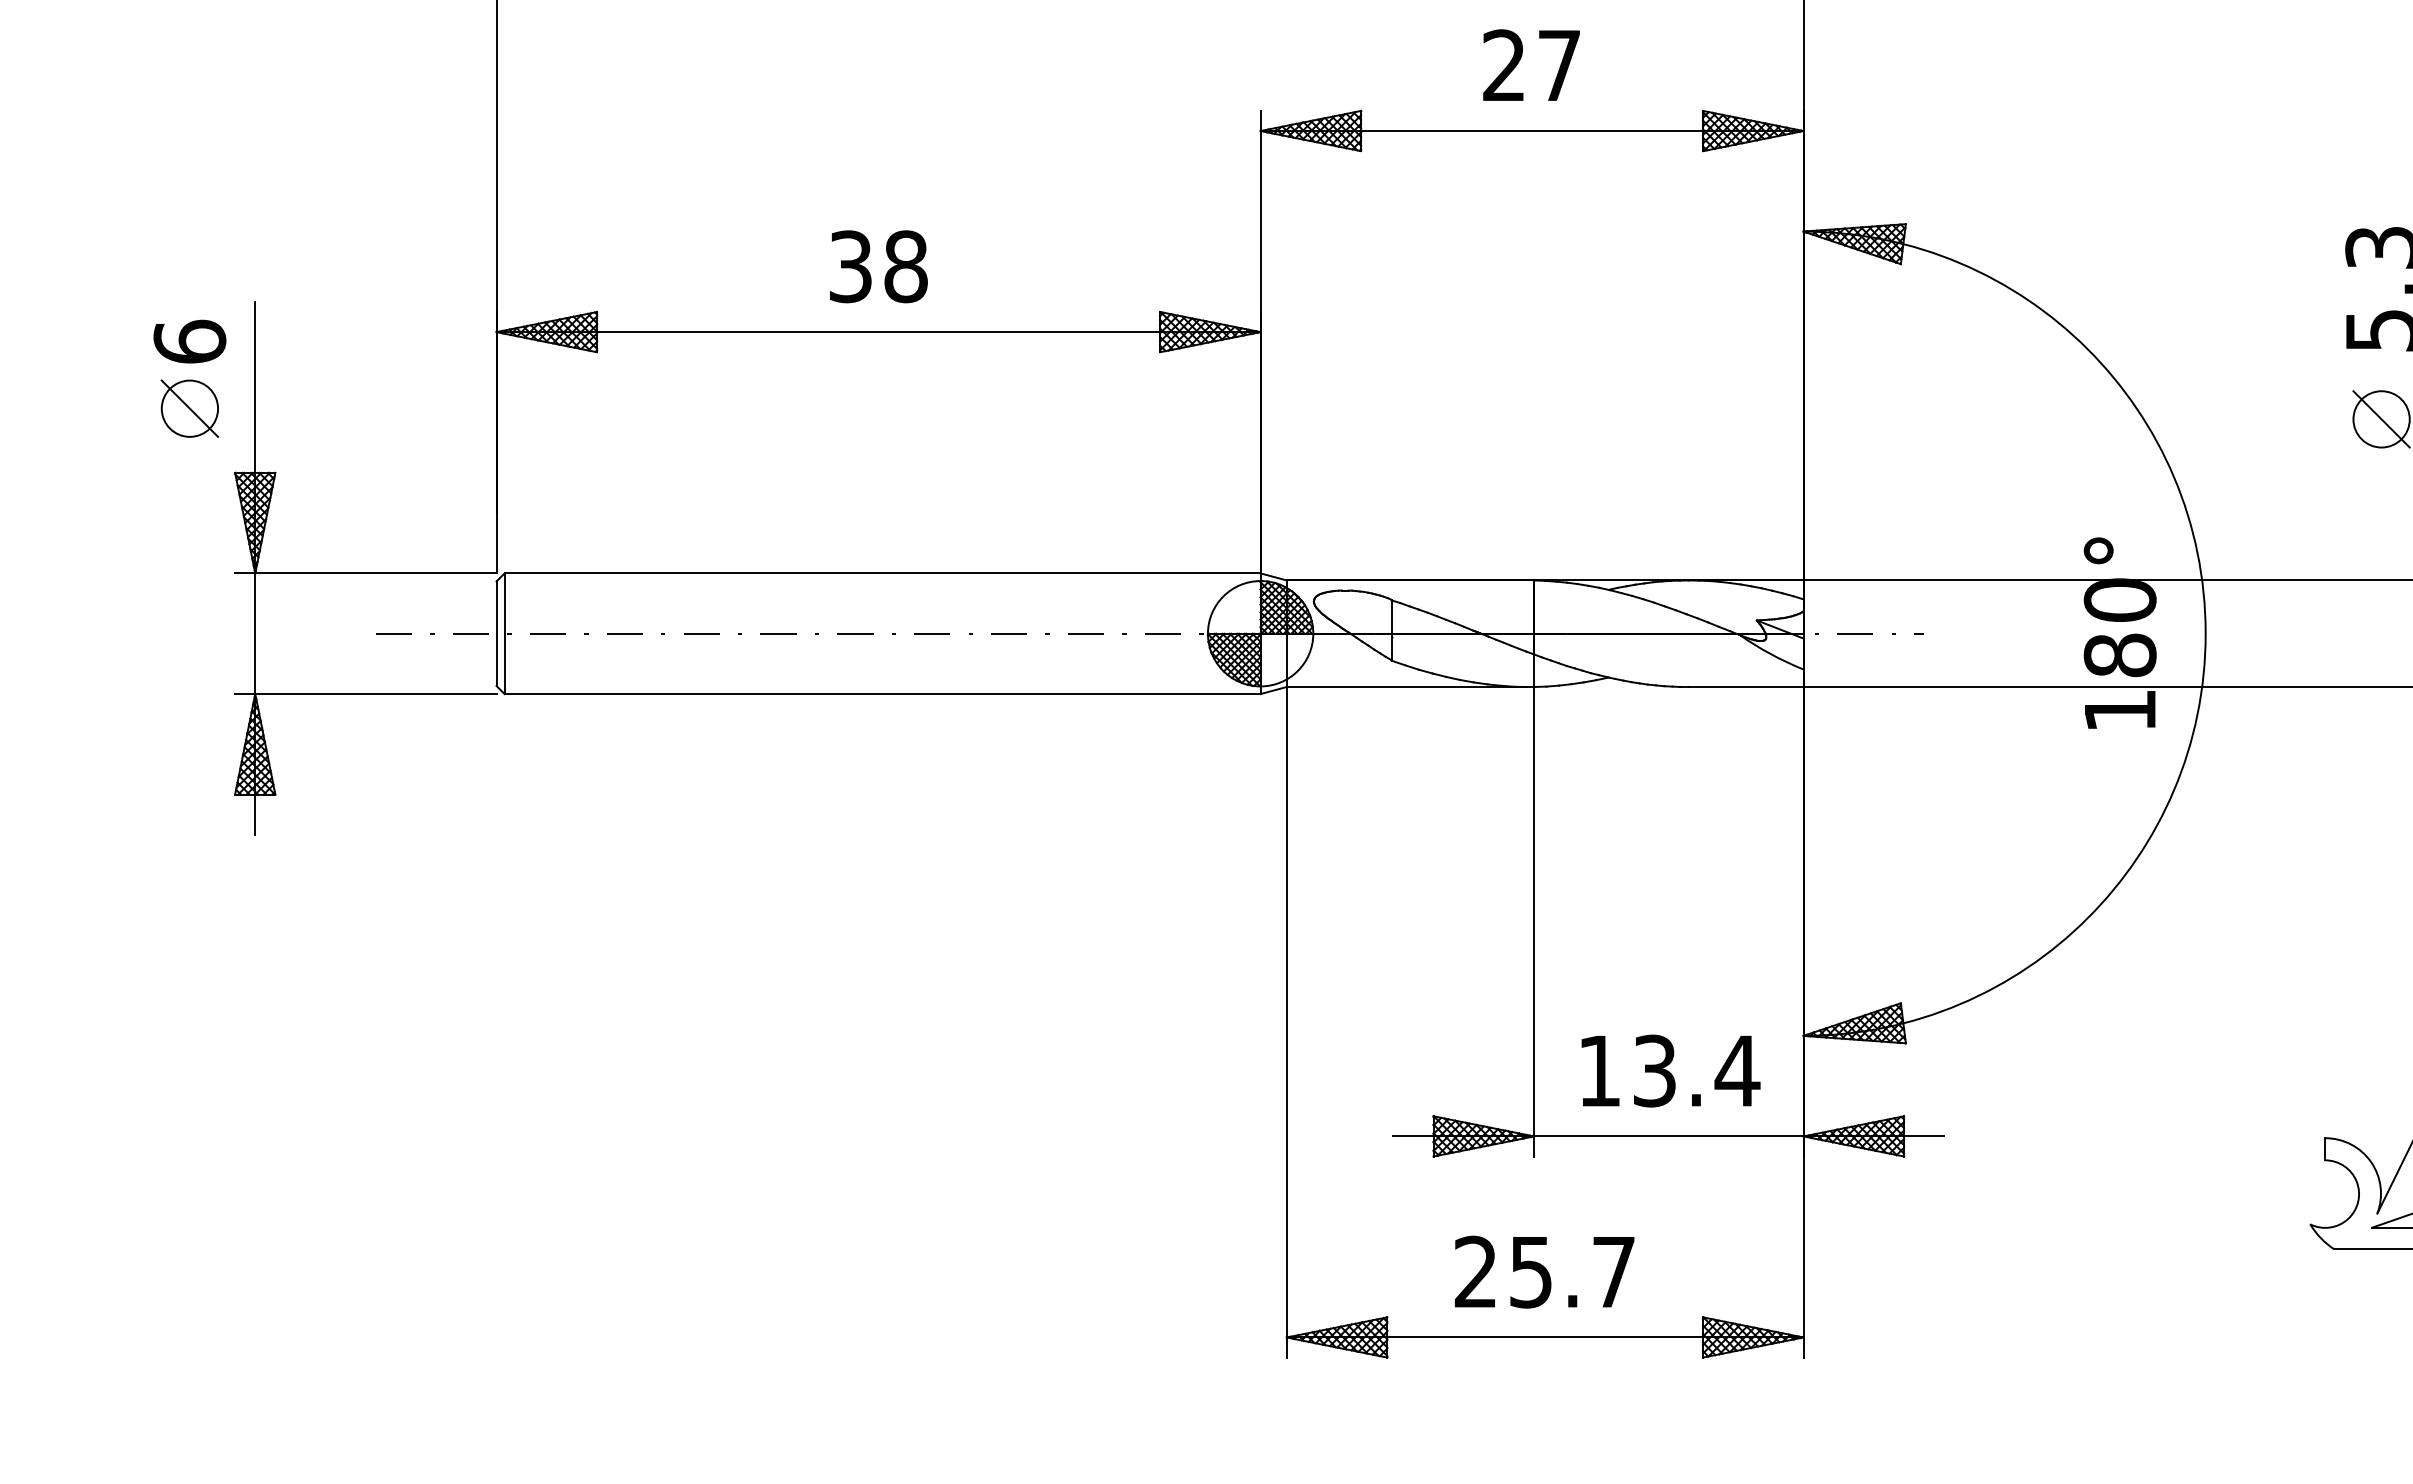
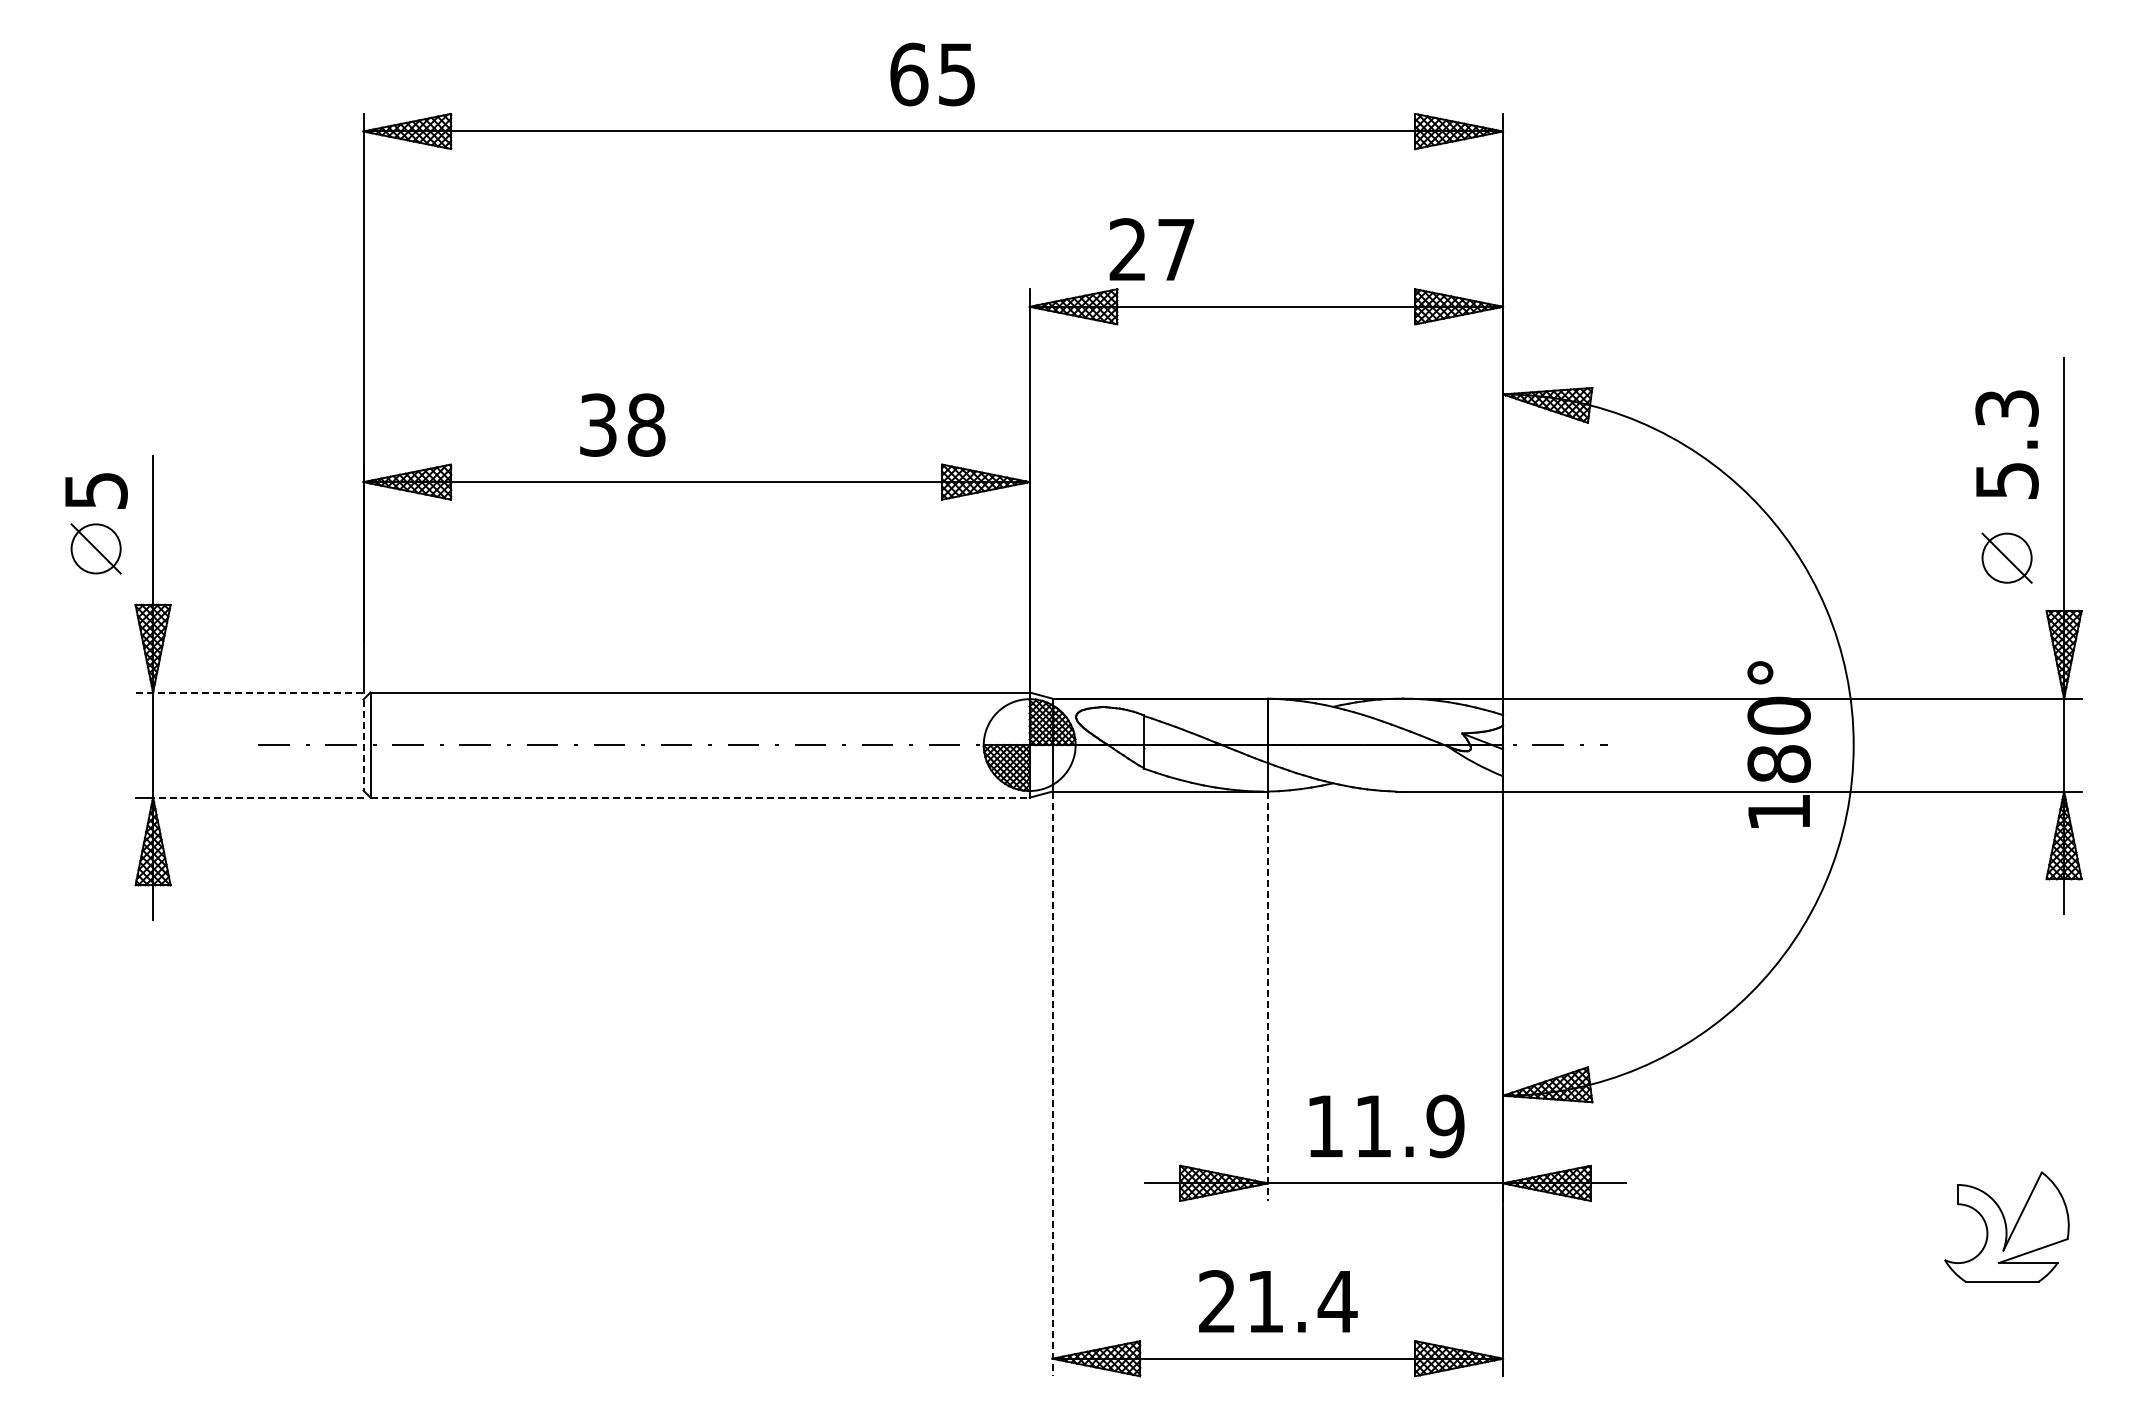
text: (1531, 65) -> (1151, 249), moved
text: (878, 266) -> (622, 424), moved
text: (189, 341) -> (95, 490), 6 -> 5
line: (365, 573) -> (249, 692), solid -> dashed
line: (496, 634) -> (363, 745), solid -> dashed
line: (374, 693) -> (257, 797), solid -> dashed
line: (883, 693) -> (700, 797), solid -> dashed
line: (1534, 922) -> (1268, 996), solid -> dashed
line: (1286, 1022) -> (1052, 1084), solid -> dashed
text: (1697, 1071) -> (1410, 1126), 13.4 -> 11.9
text: (1573, 1273) -> (1302, 1302), 25.7 -> 21.4

